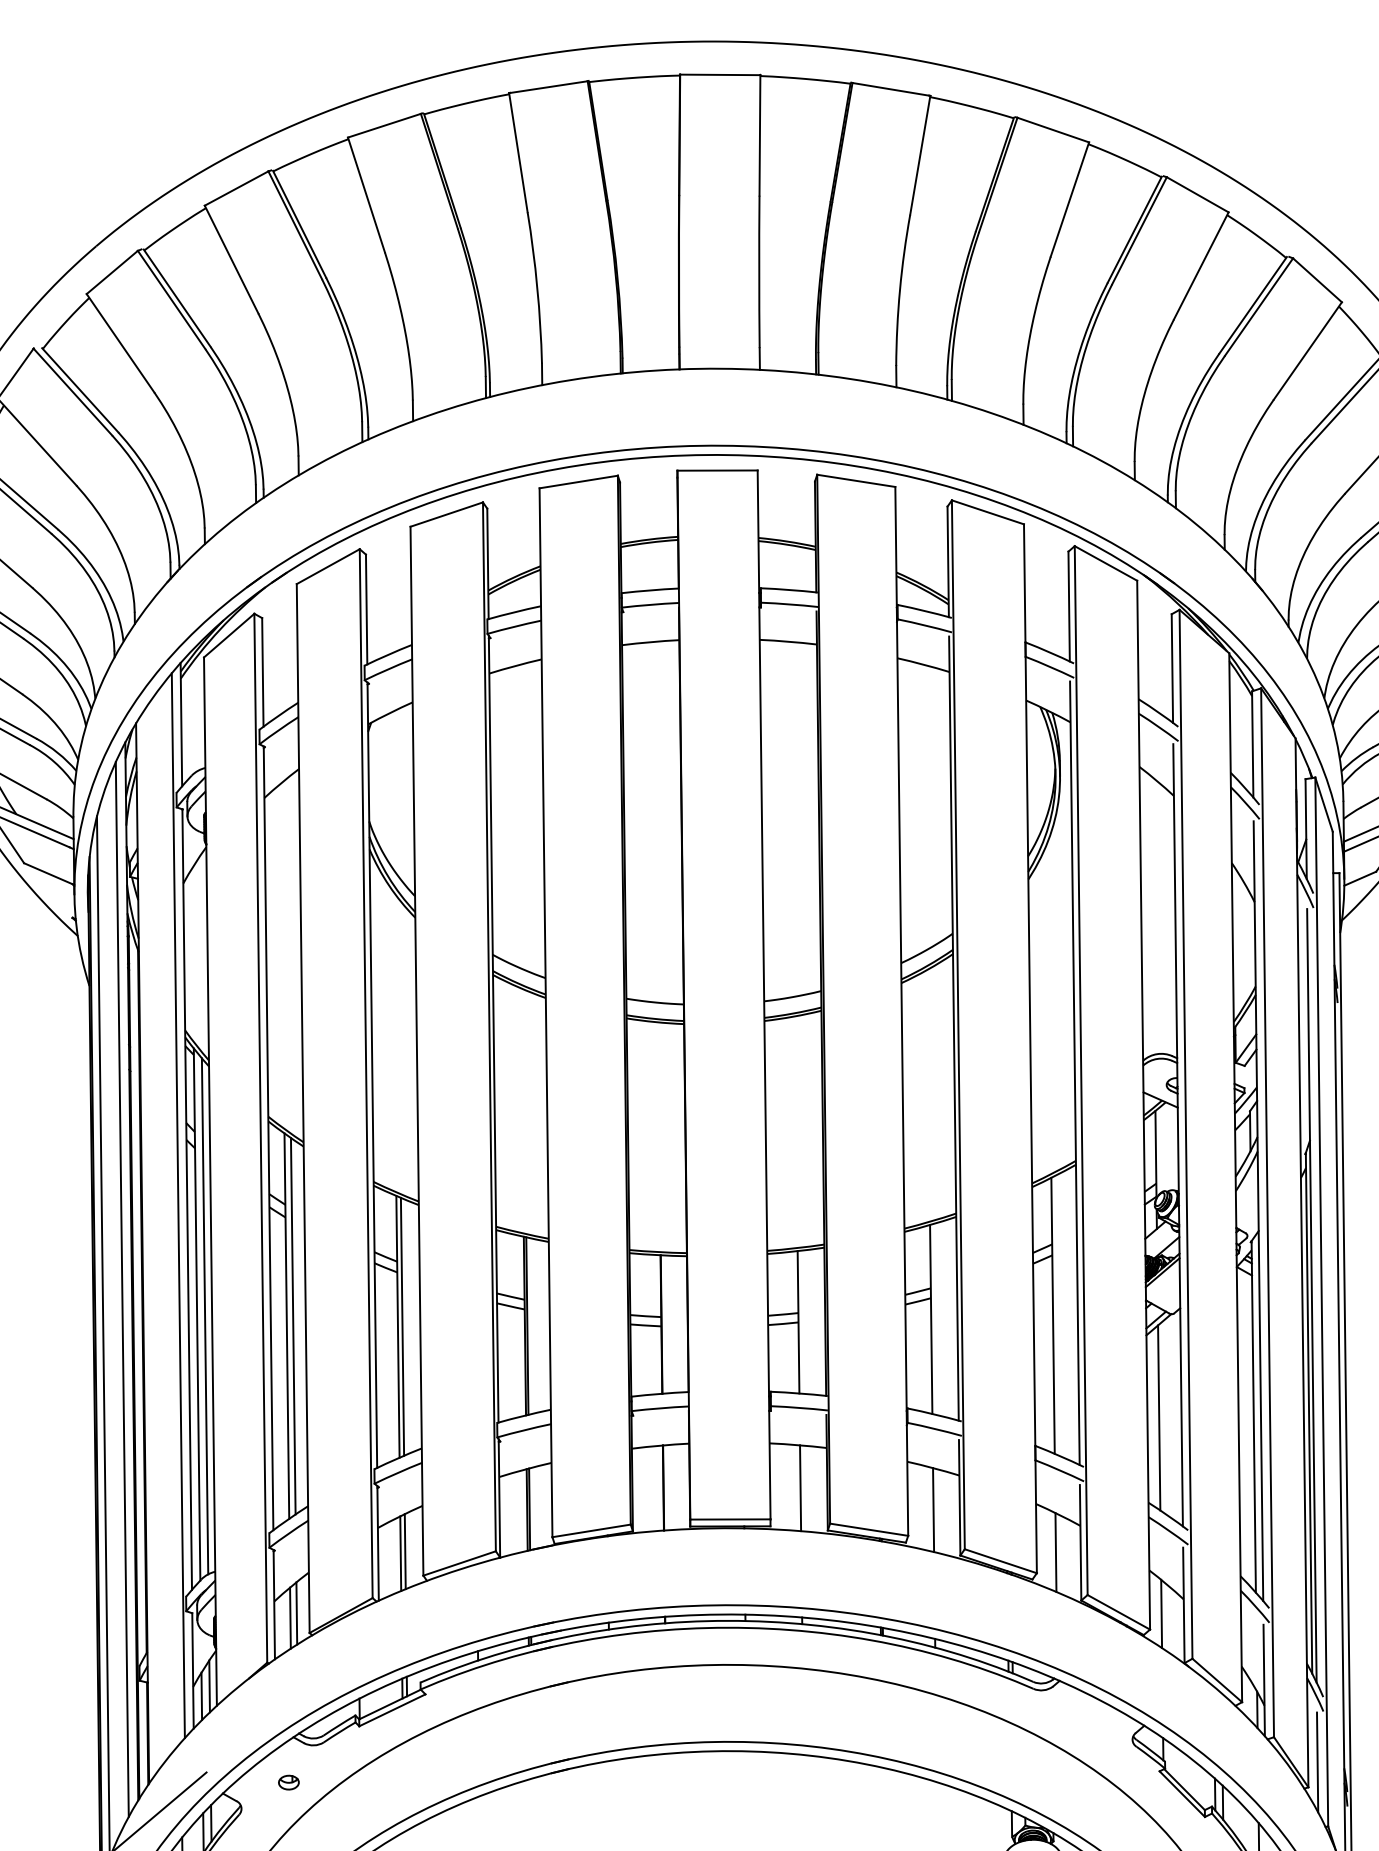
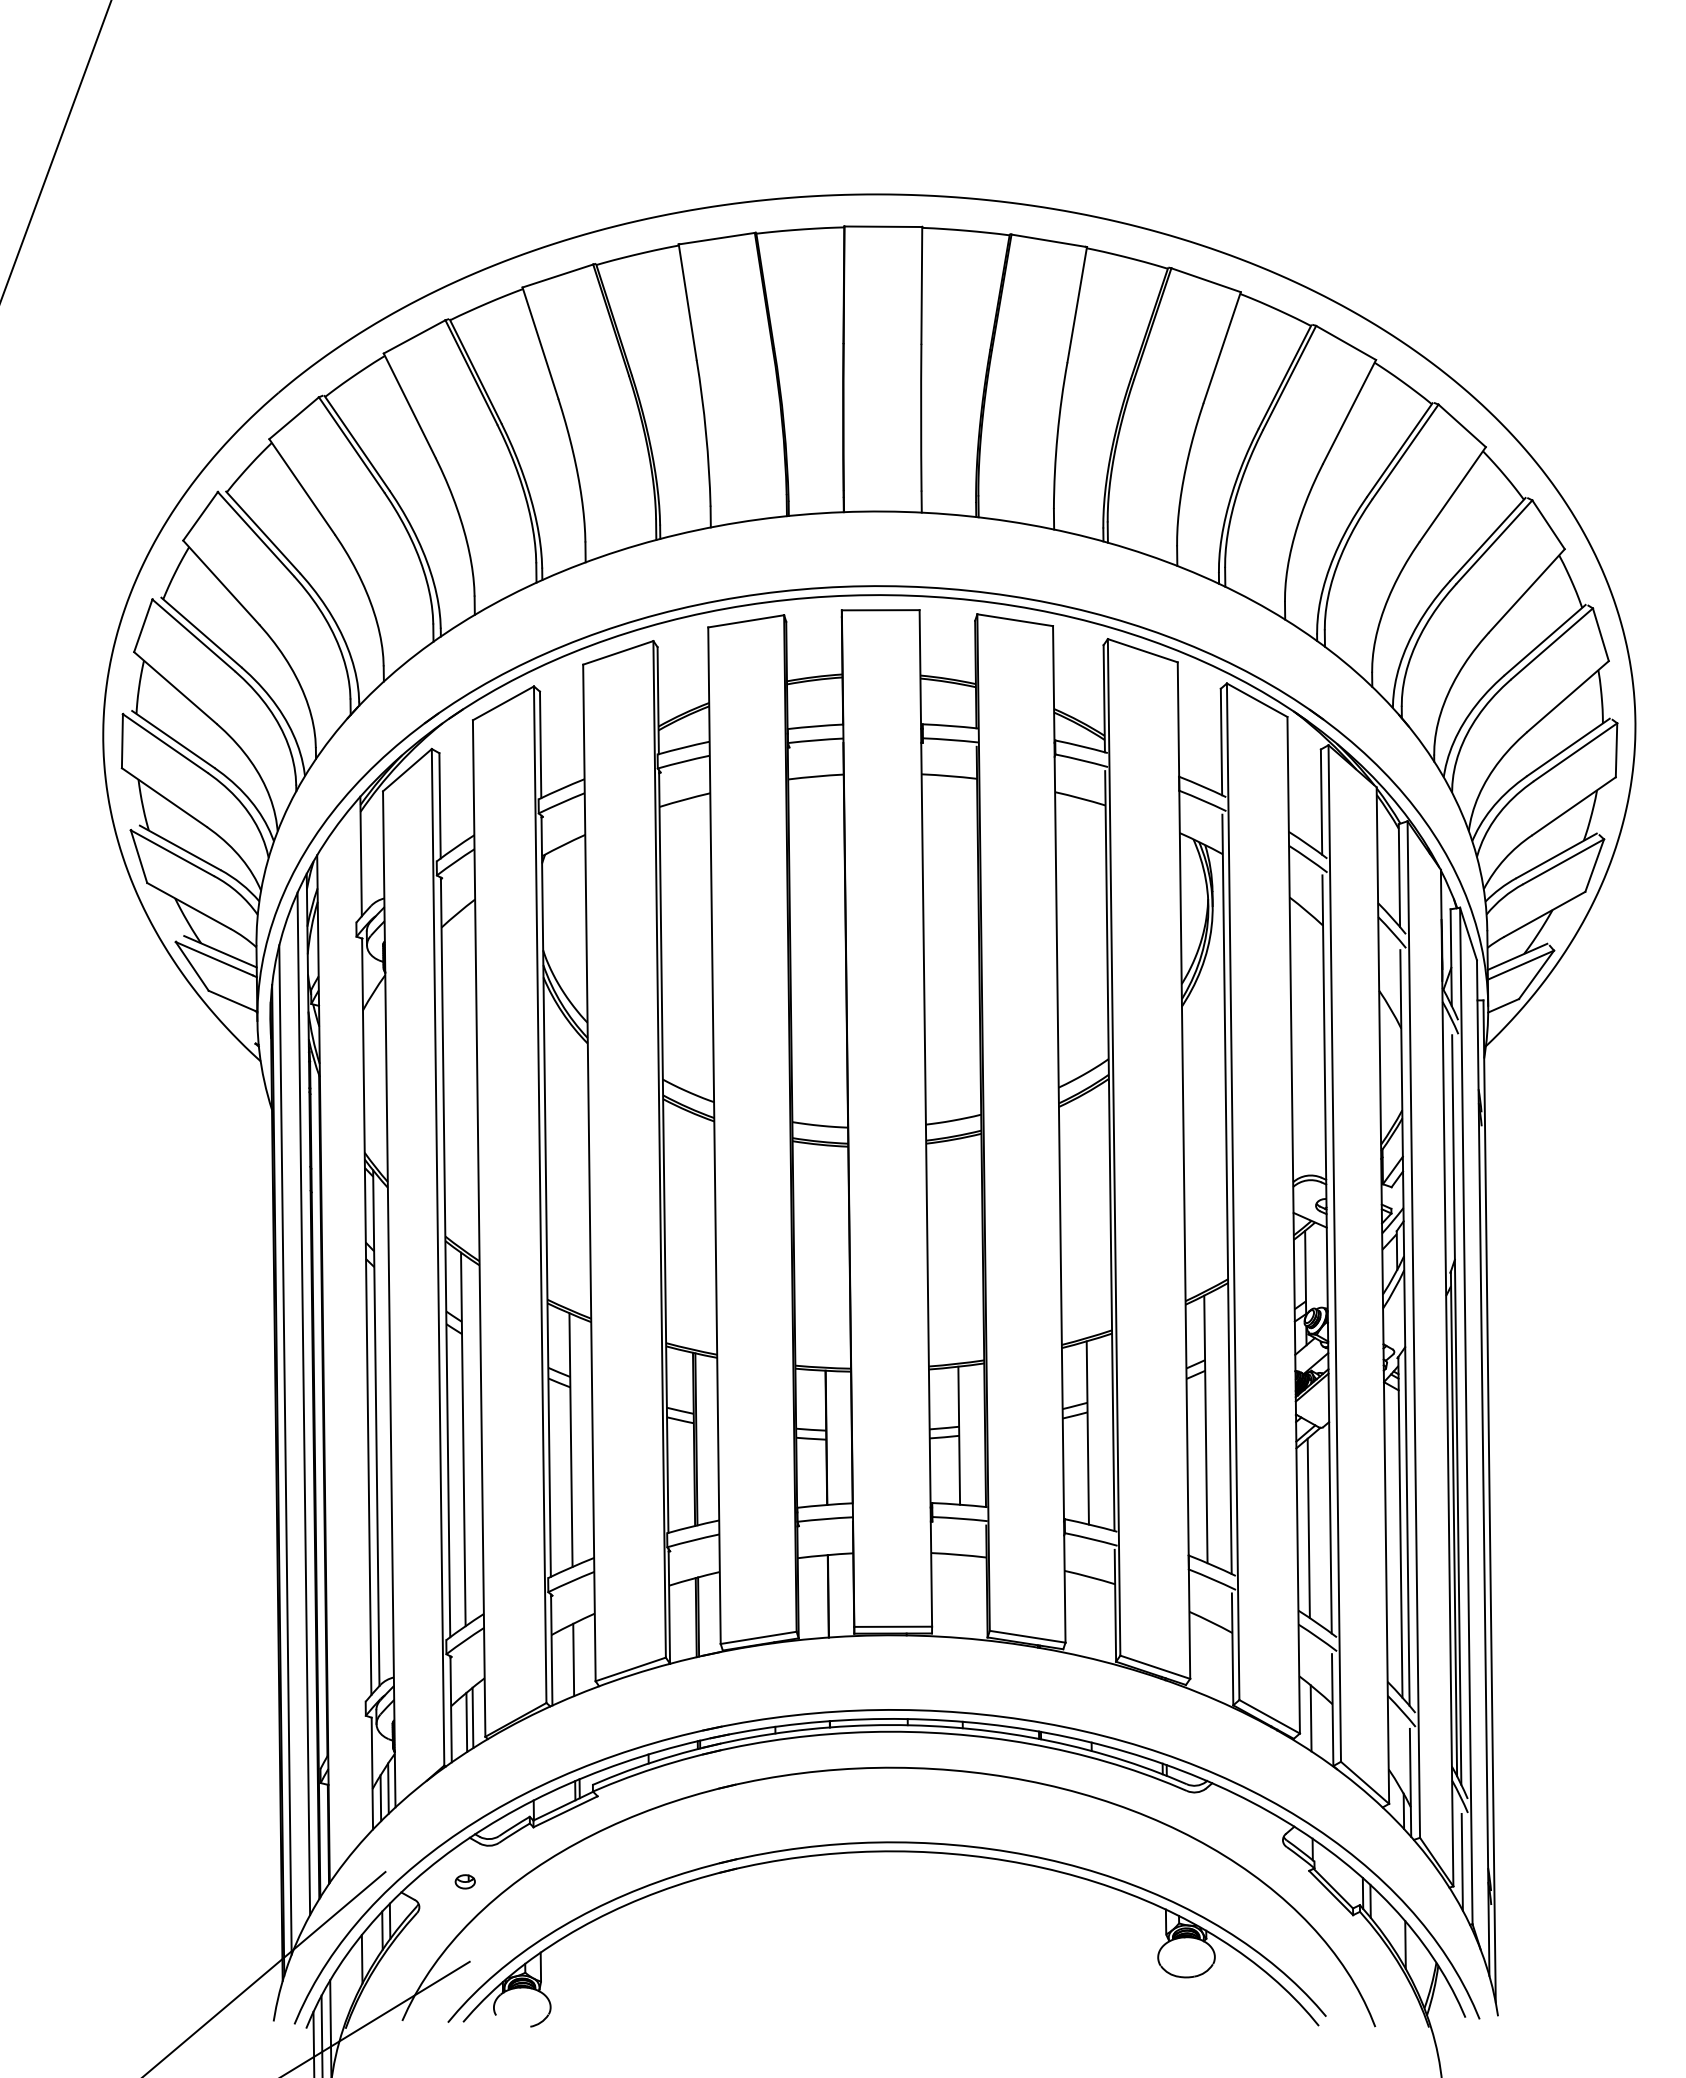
line: (177, 1205) -> (357, 1322), removed
line: (205, 1315) -> (384, 1429), removed
line: (293, 1326) -> (469, 1439), removed
line: (401, 1327) -> (574, 1440), removed
line: (799, 1488) -> (960, 1596), removed
line: (932, 1509) -> (1089, 1617), removed
line: (404, 1551) -> (577, 1657), removed
line: (1055, 1552) -> (1208, 1658), removed

